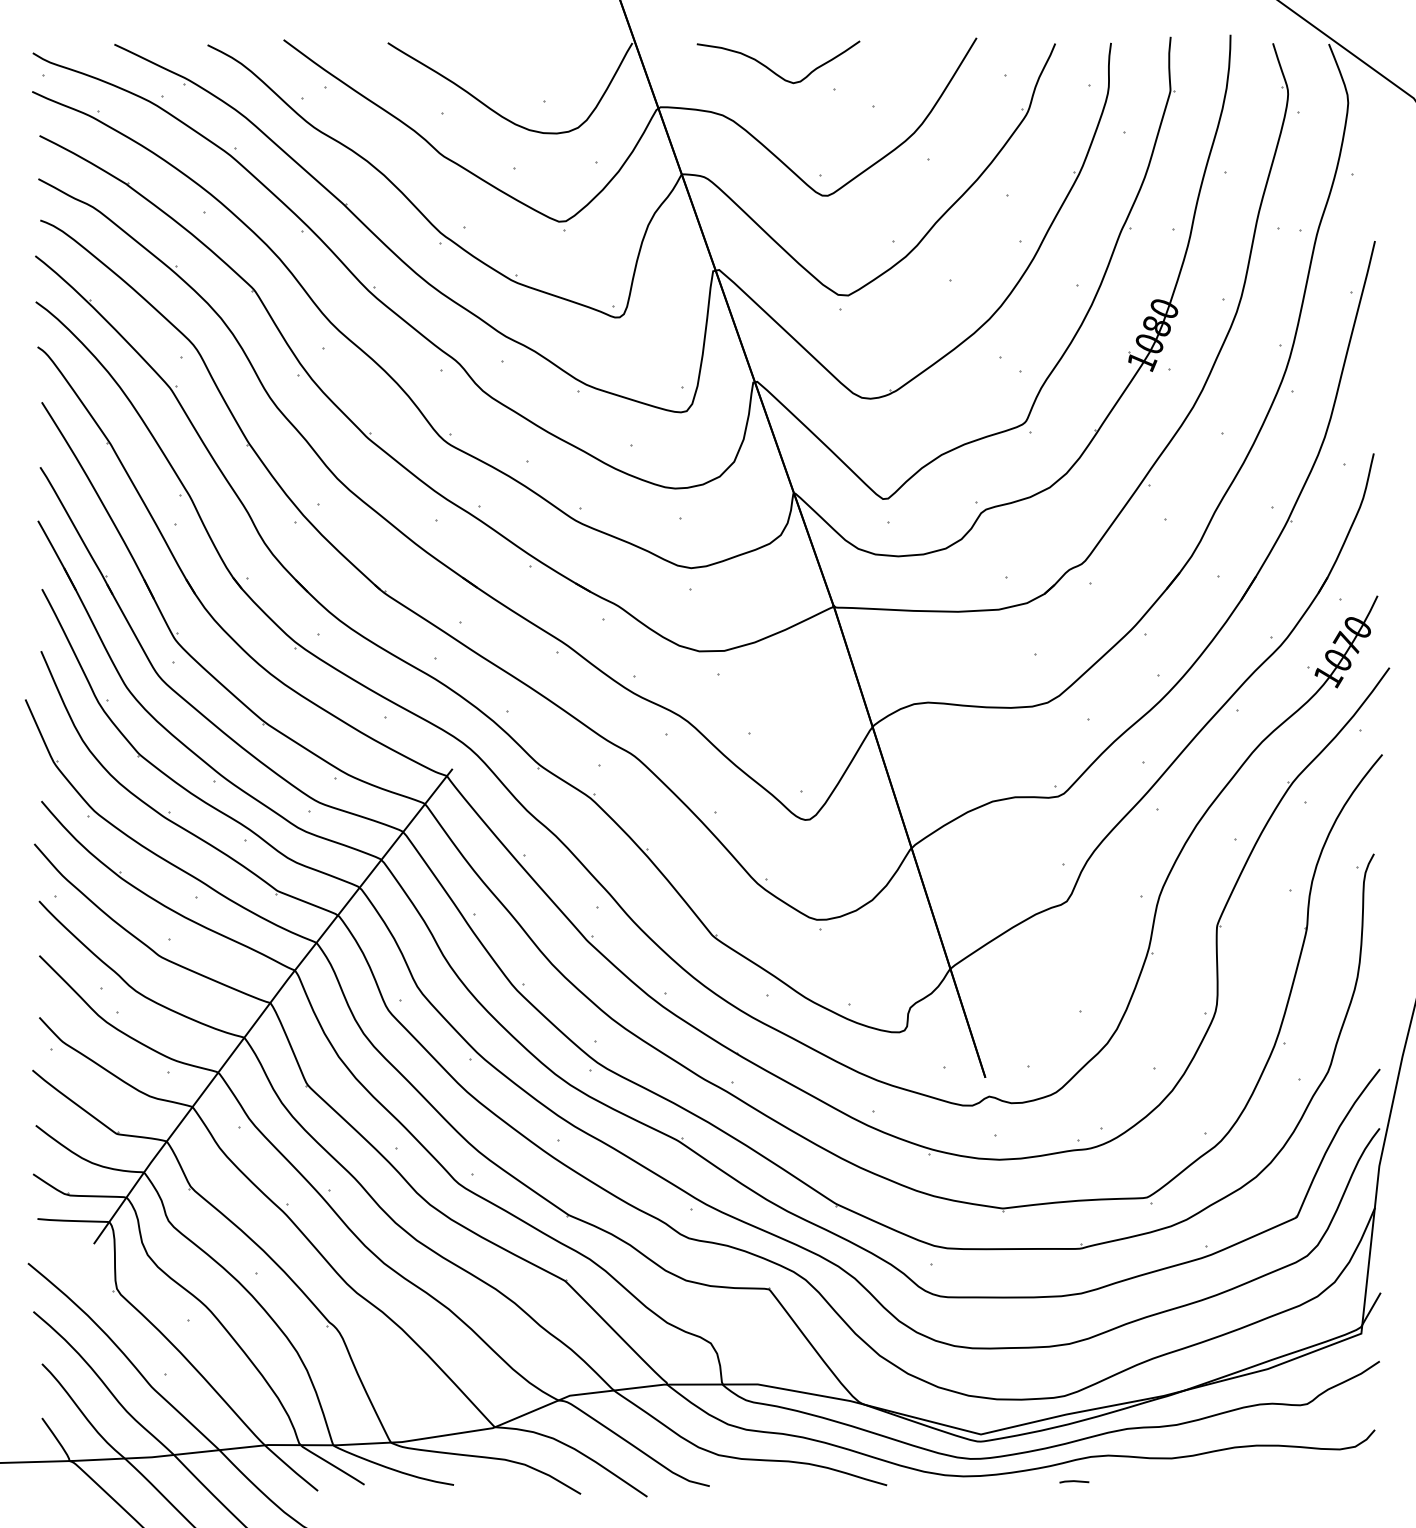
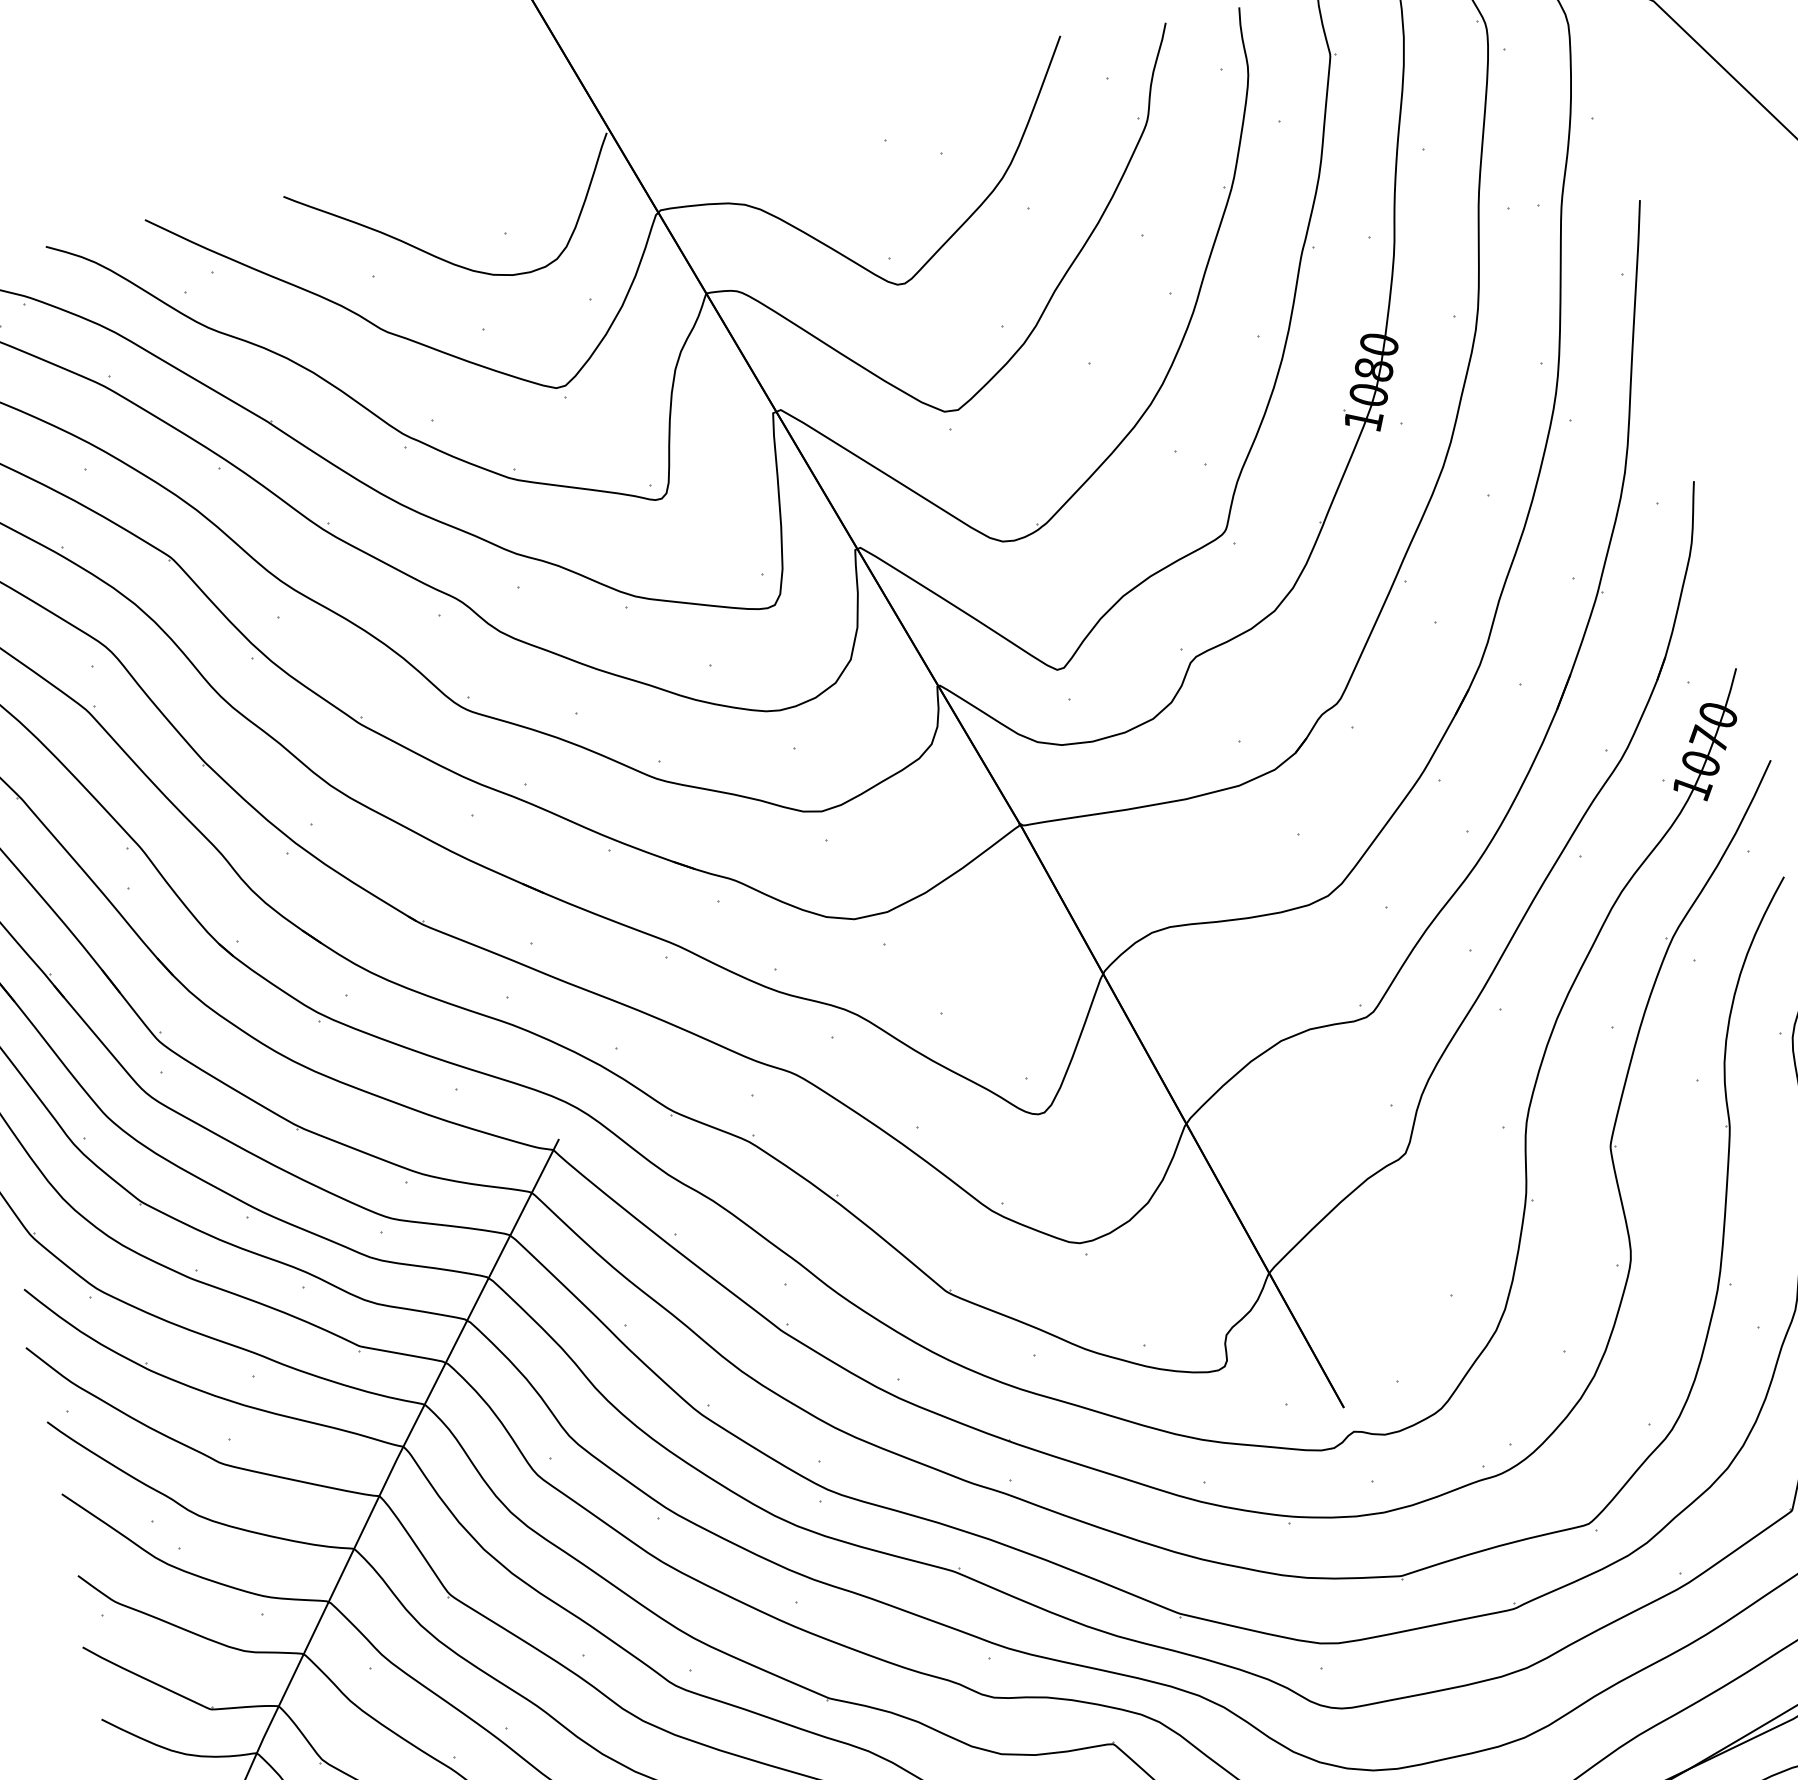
curve: (774, 71) -> (801, 133), removed

